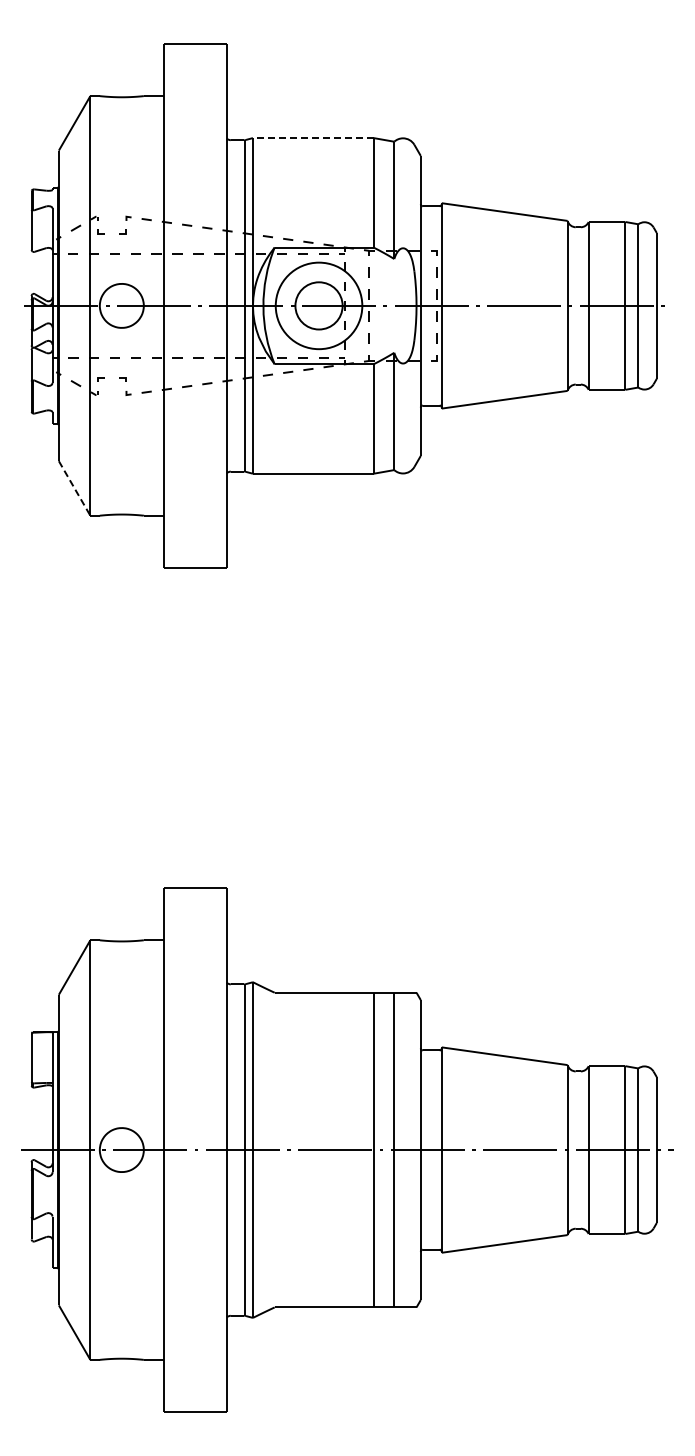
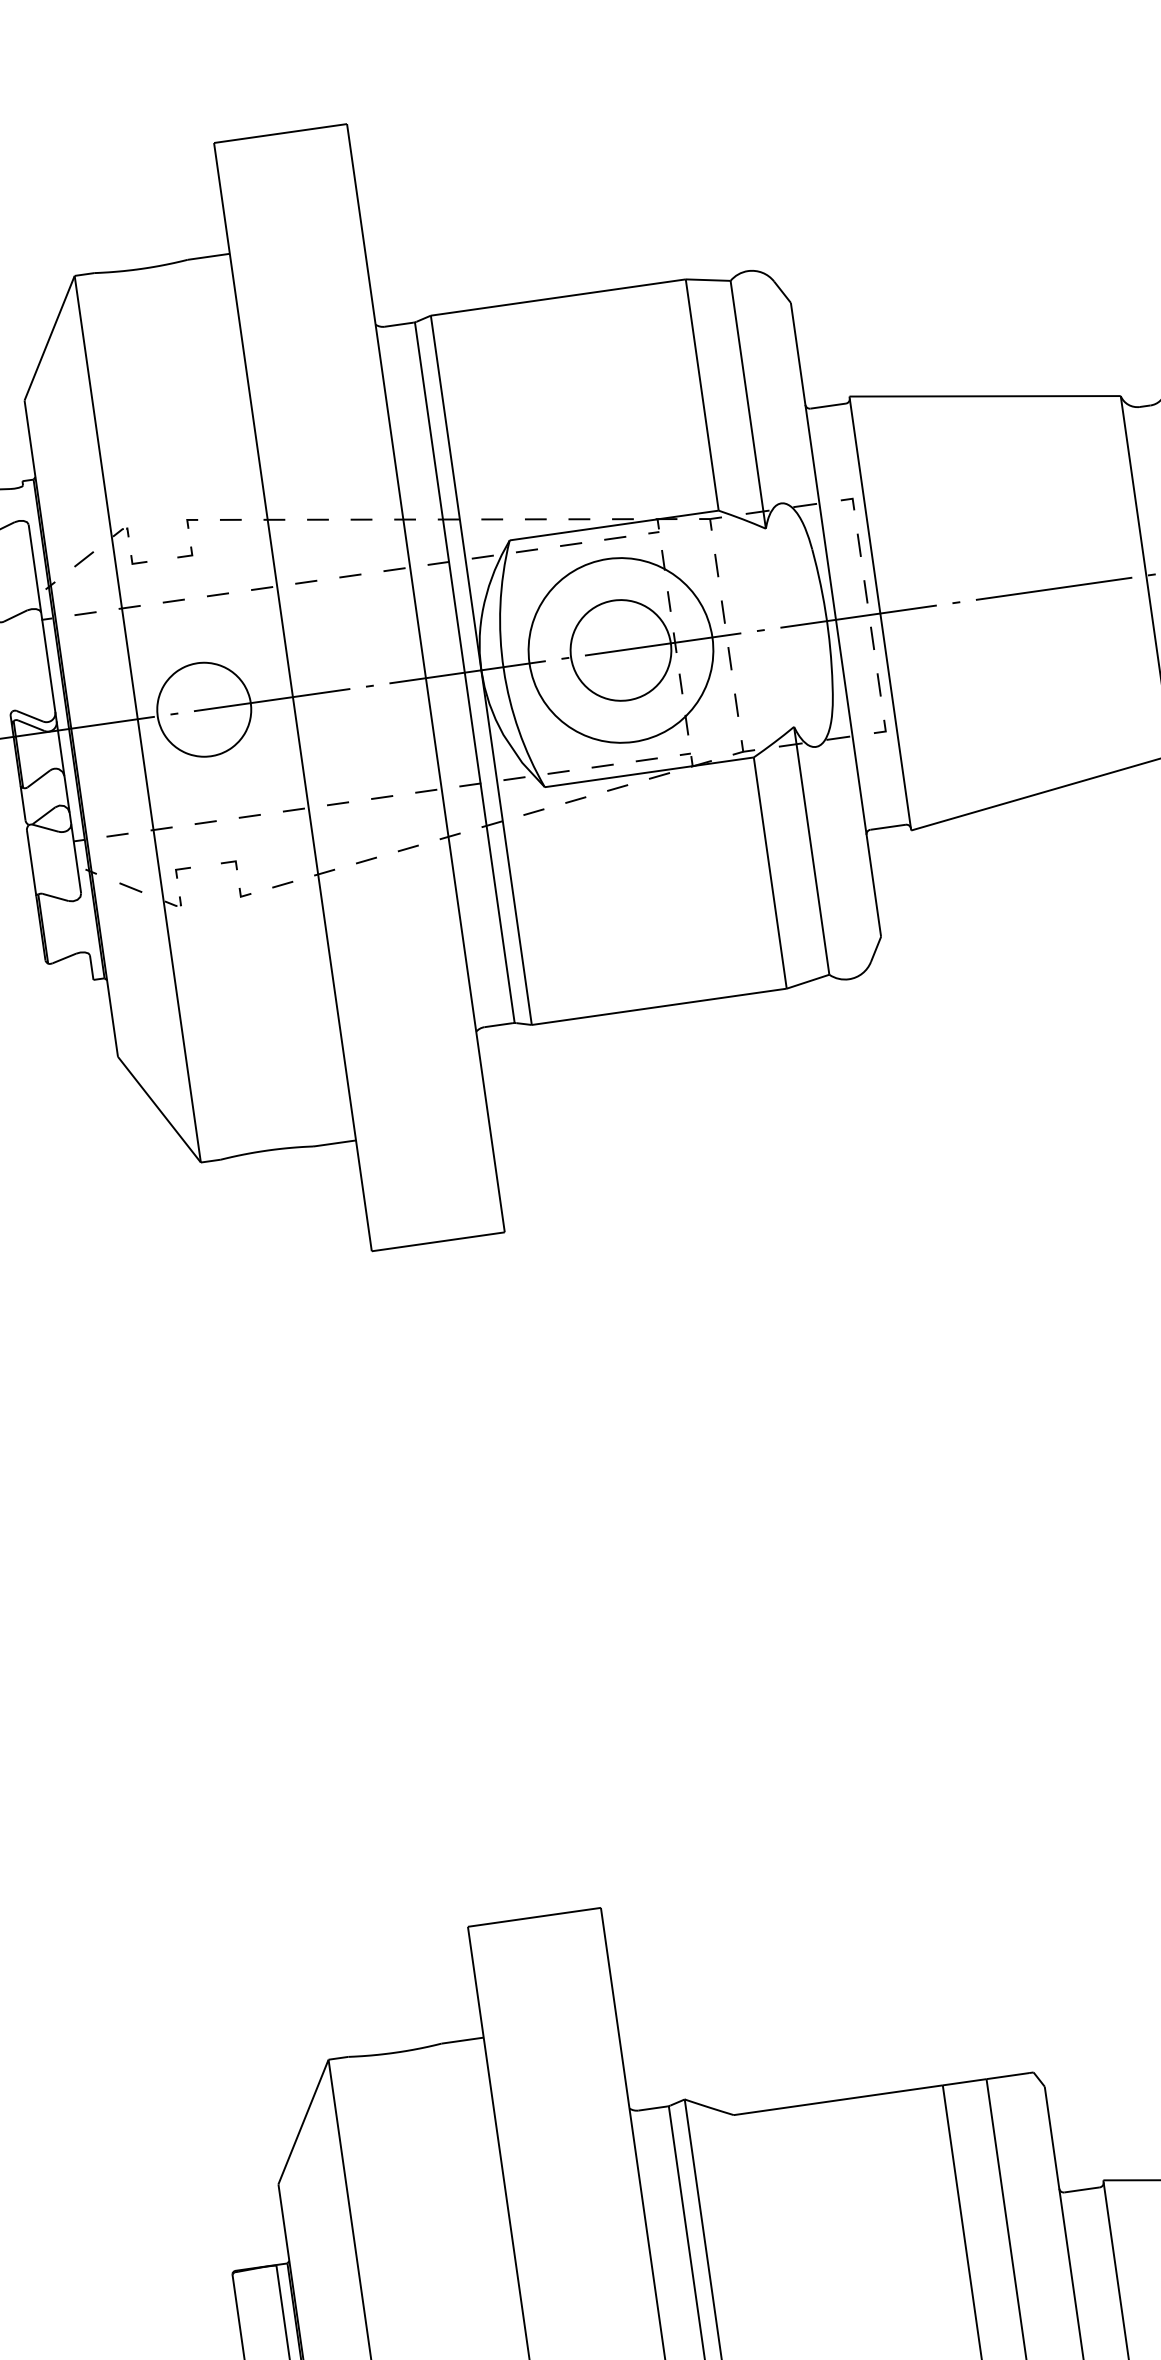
line: (312, 138) -> (556, 298), dashed -> solid
line: (74, 488) -> (159, 1109), dashed -> solid

